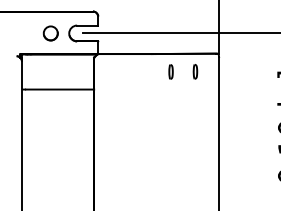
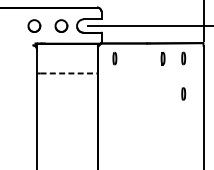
part: (18, 33) -> (34, 26), added
part: (113, 71) -> (114, 58), added
line: (60, 89) -> (69, 73), solid -> dashed
part: (195, 113) -> (183, 93), added

